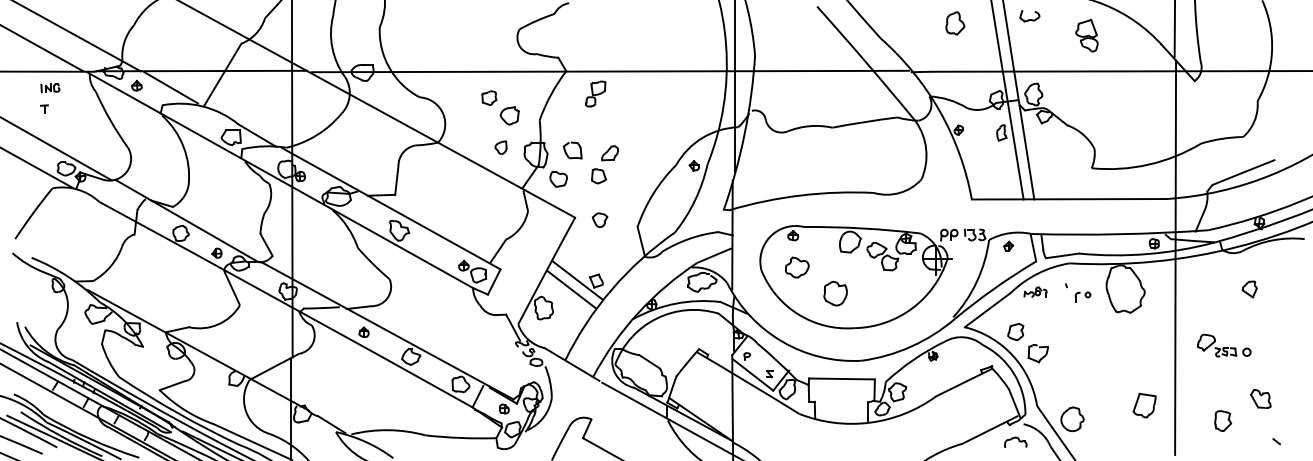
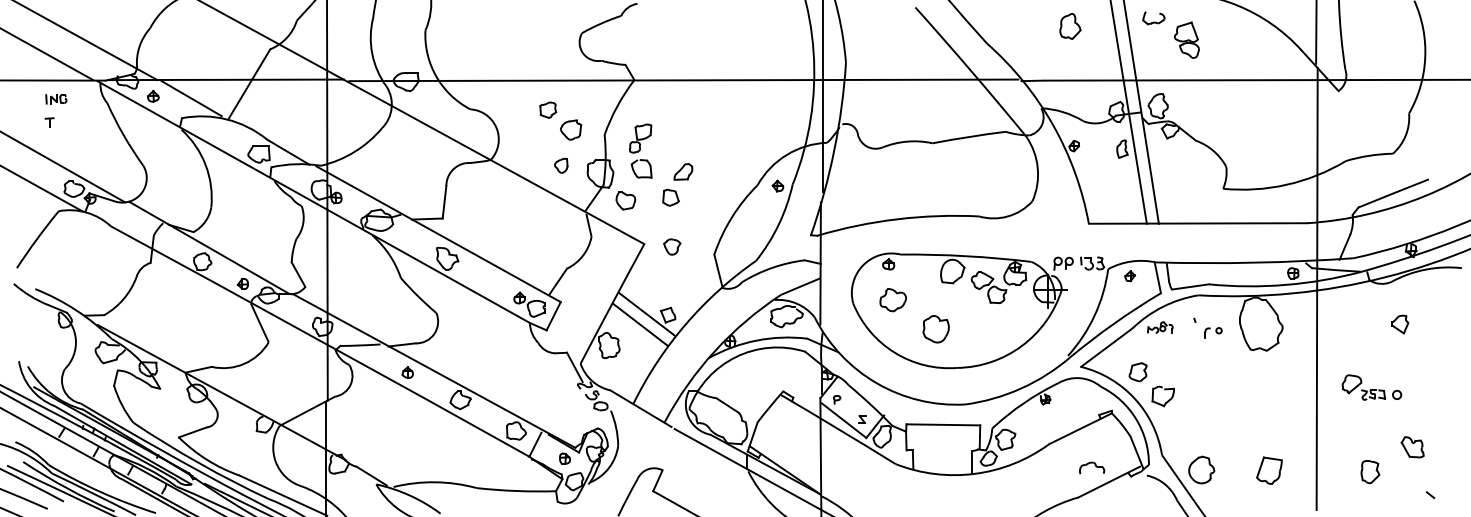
part: (1086, 35) -> (1186, 39), moved
part: (595, 93) -> (640, 138), moved
part: (1144, 405) -> (1269, 470), moved
part: (1016, 441) -> (1092, 467), moved

